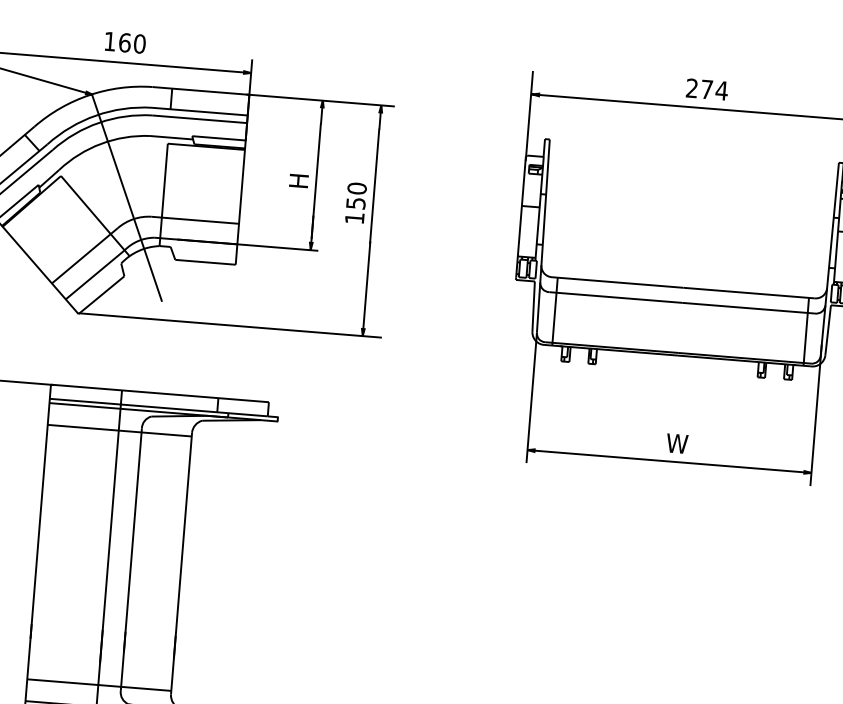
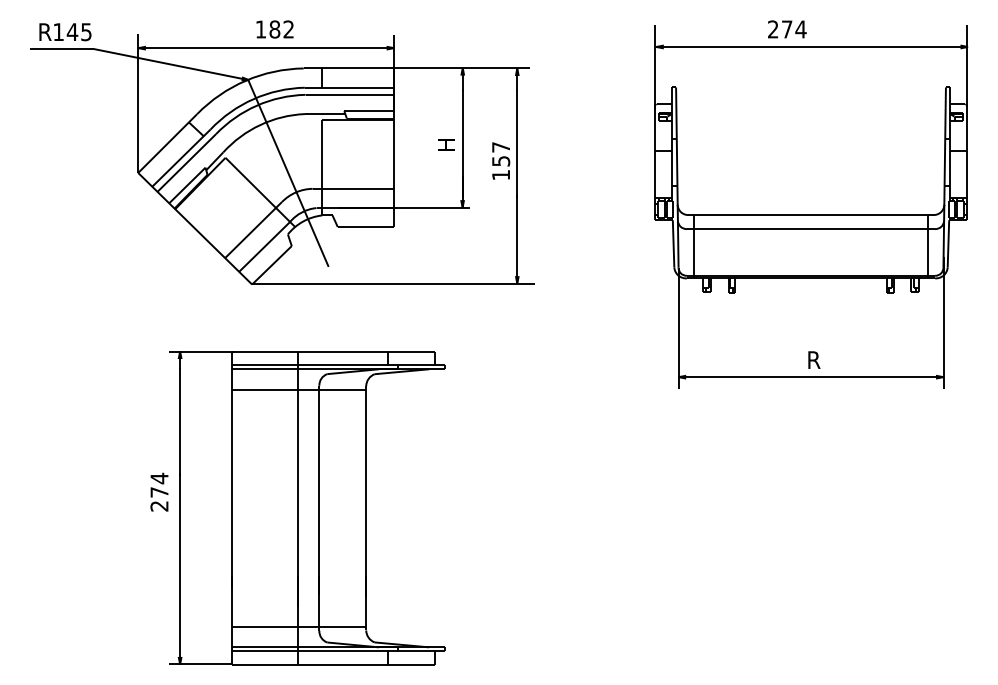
text: (132, 43) -> (281, 29), 160 -> 182
text: (707, 89) -> (787, 29), moved
text: (357, 188) -> (501, 147), 150 -> 157
text: (676, 443) -> (816, 359), W -> R

